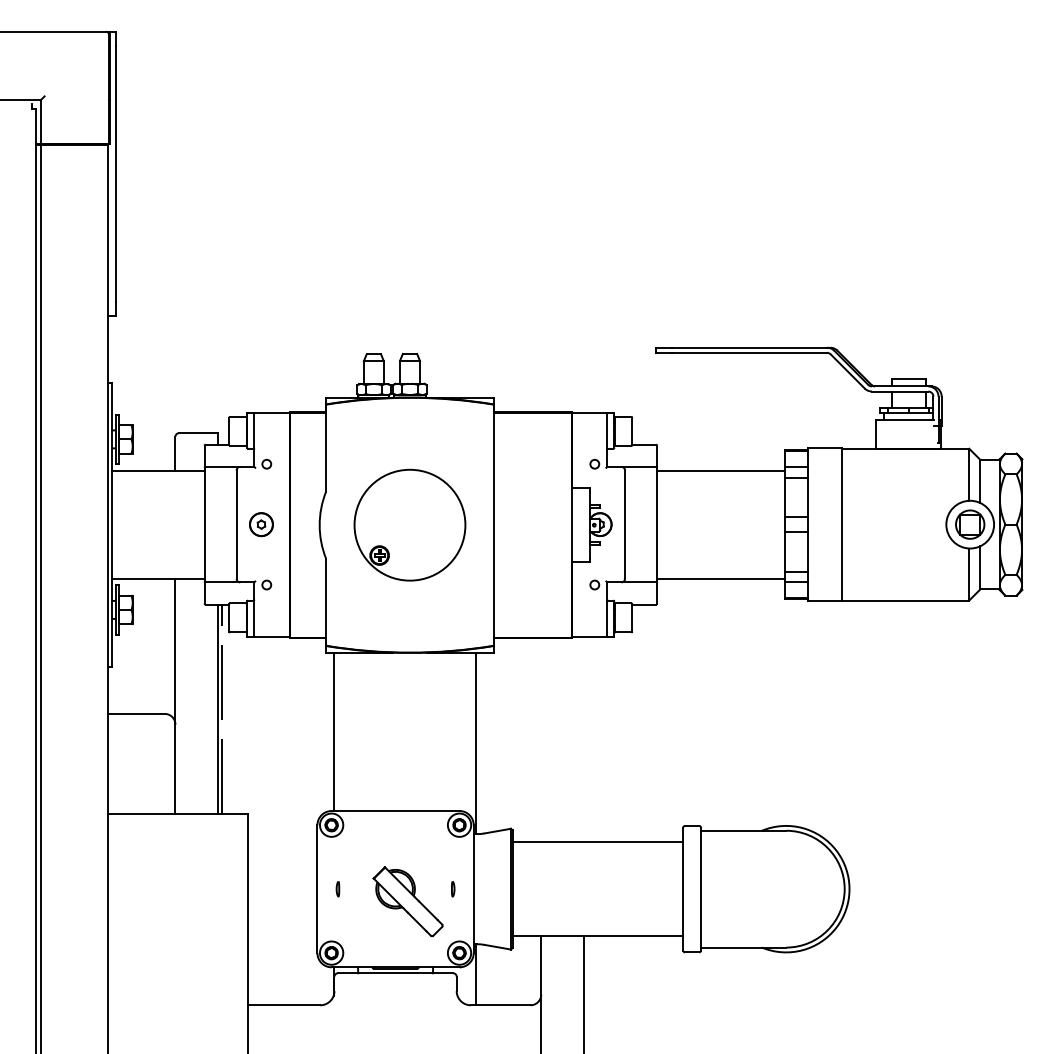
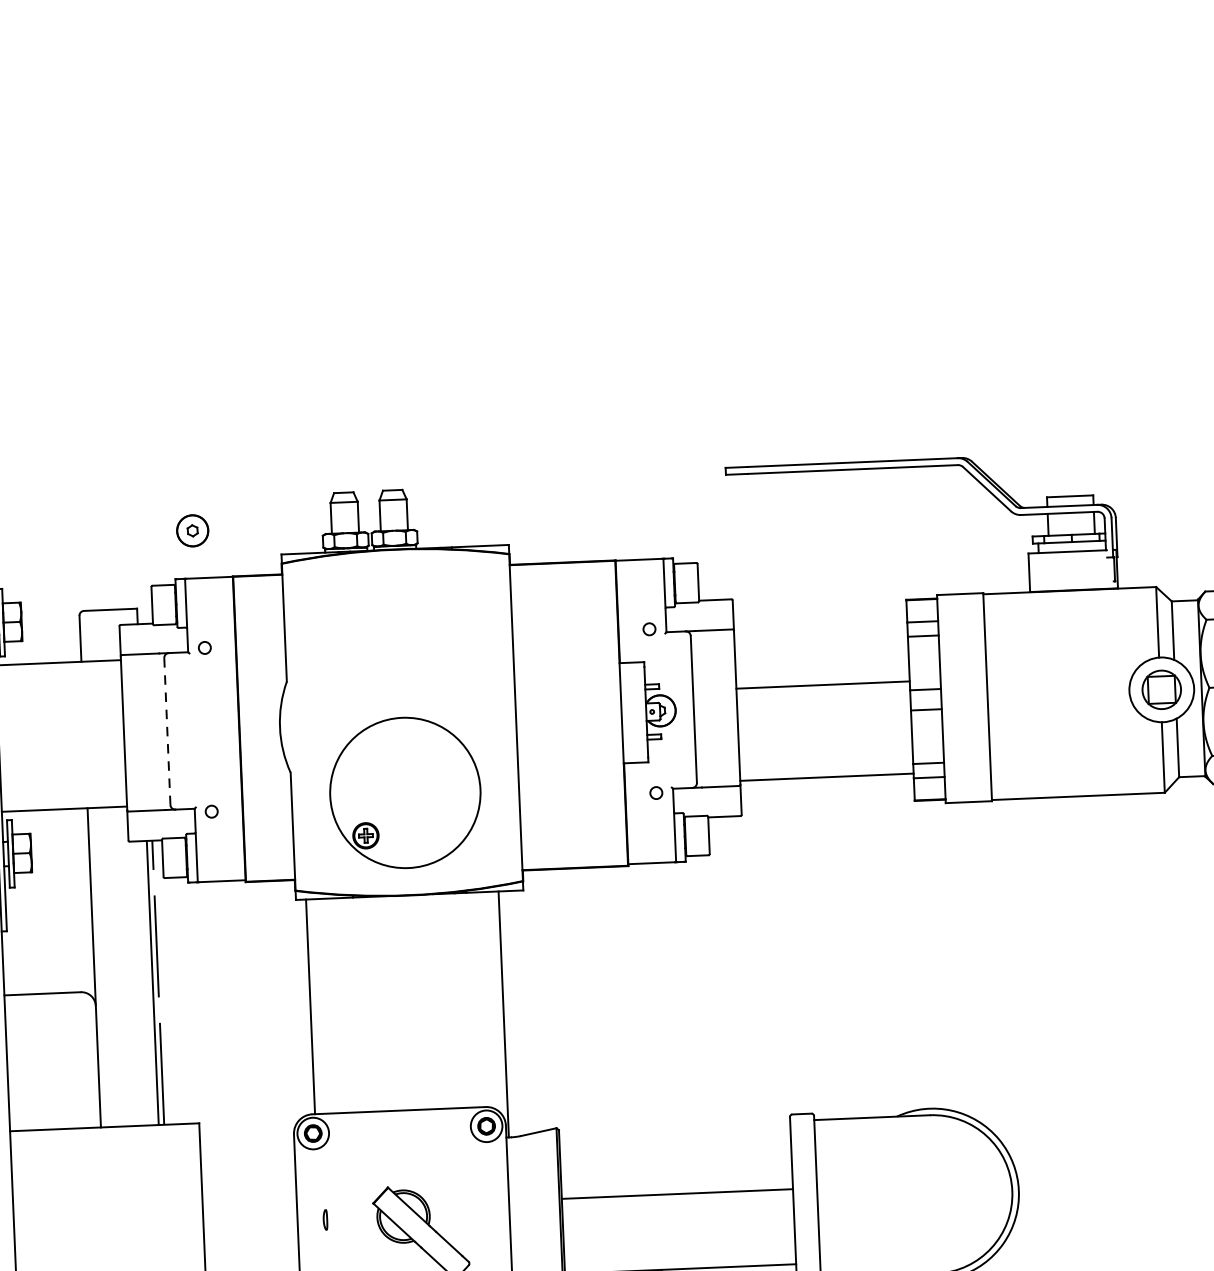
line: (720, 470) -> (822, 684), moved
part: (261, 524) -> (192, 530), moved
part: (409, 524) -> (404, 792), moved
line: (236, 525) -> (167, 732), solid -> dashed
line: (597, 841) -> (676, 1193), moved
part: (453, 889) -> (482, 1213), removed

